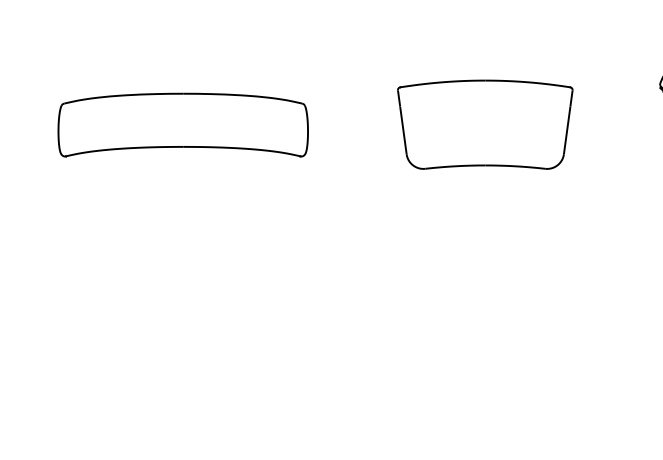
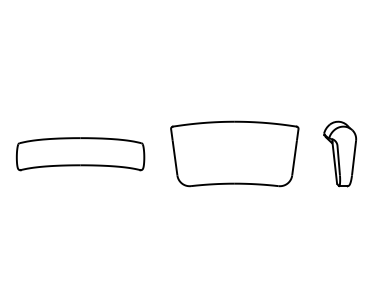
part: (484, 123) -> (234, 153), size x1.43

